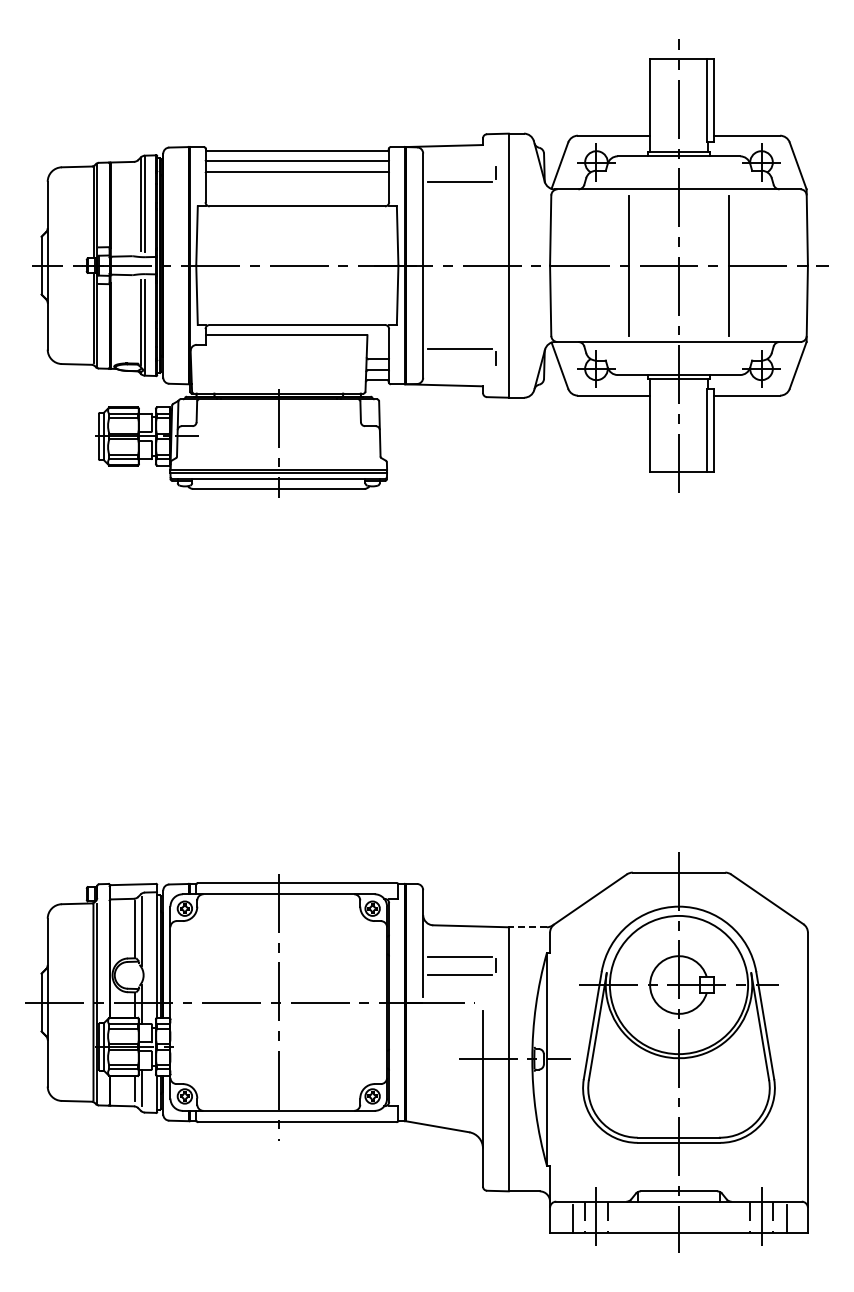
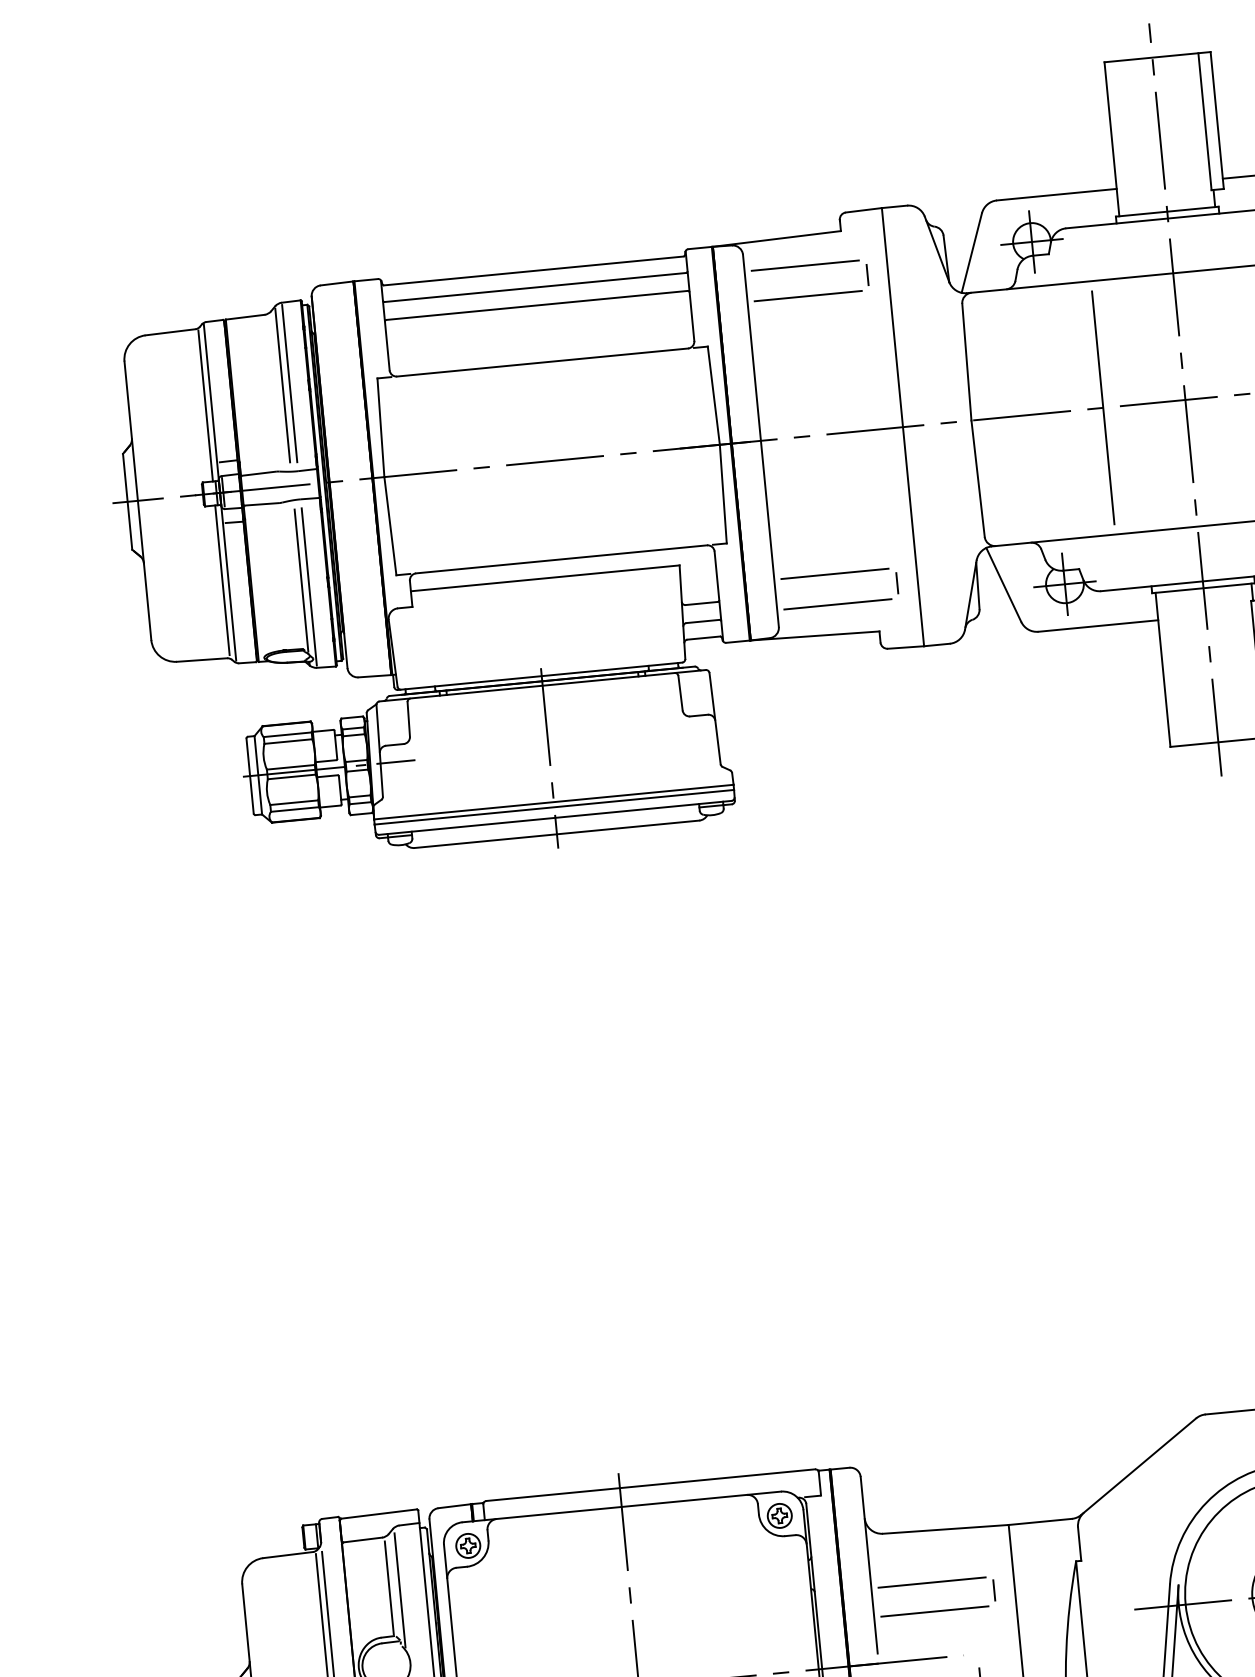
line: (459, 163) -> (804, 265), added
line: (459, 367) -> (837, 603), added
line: (527, 927) -> (1039, 1522), dashed -> solid

